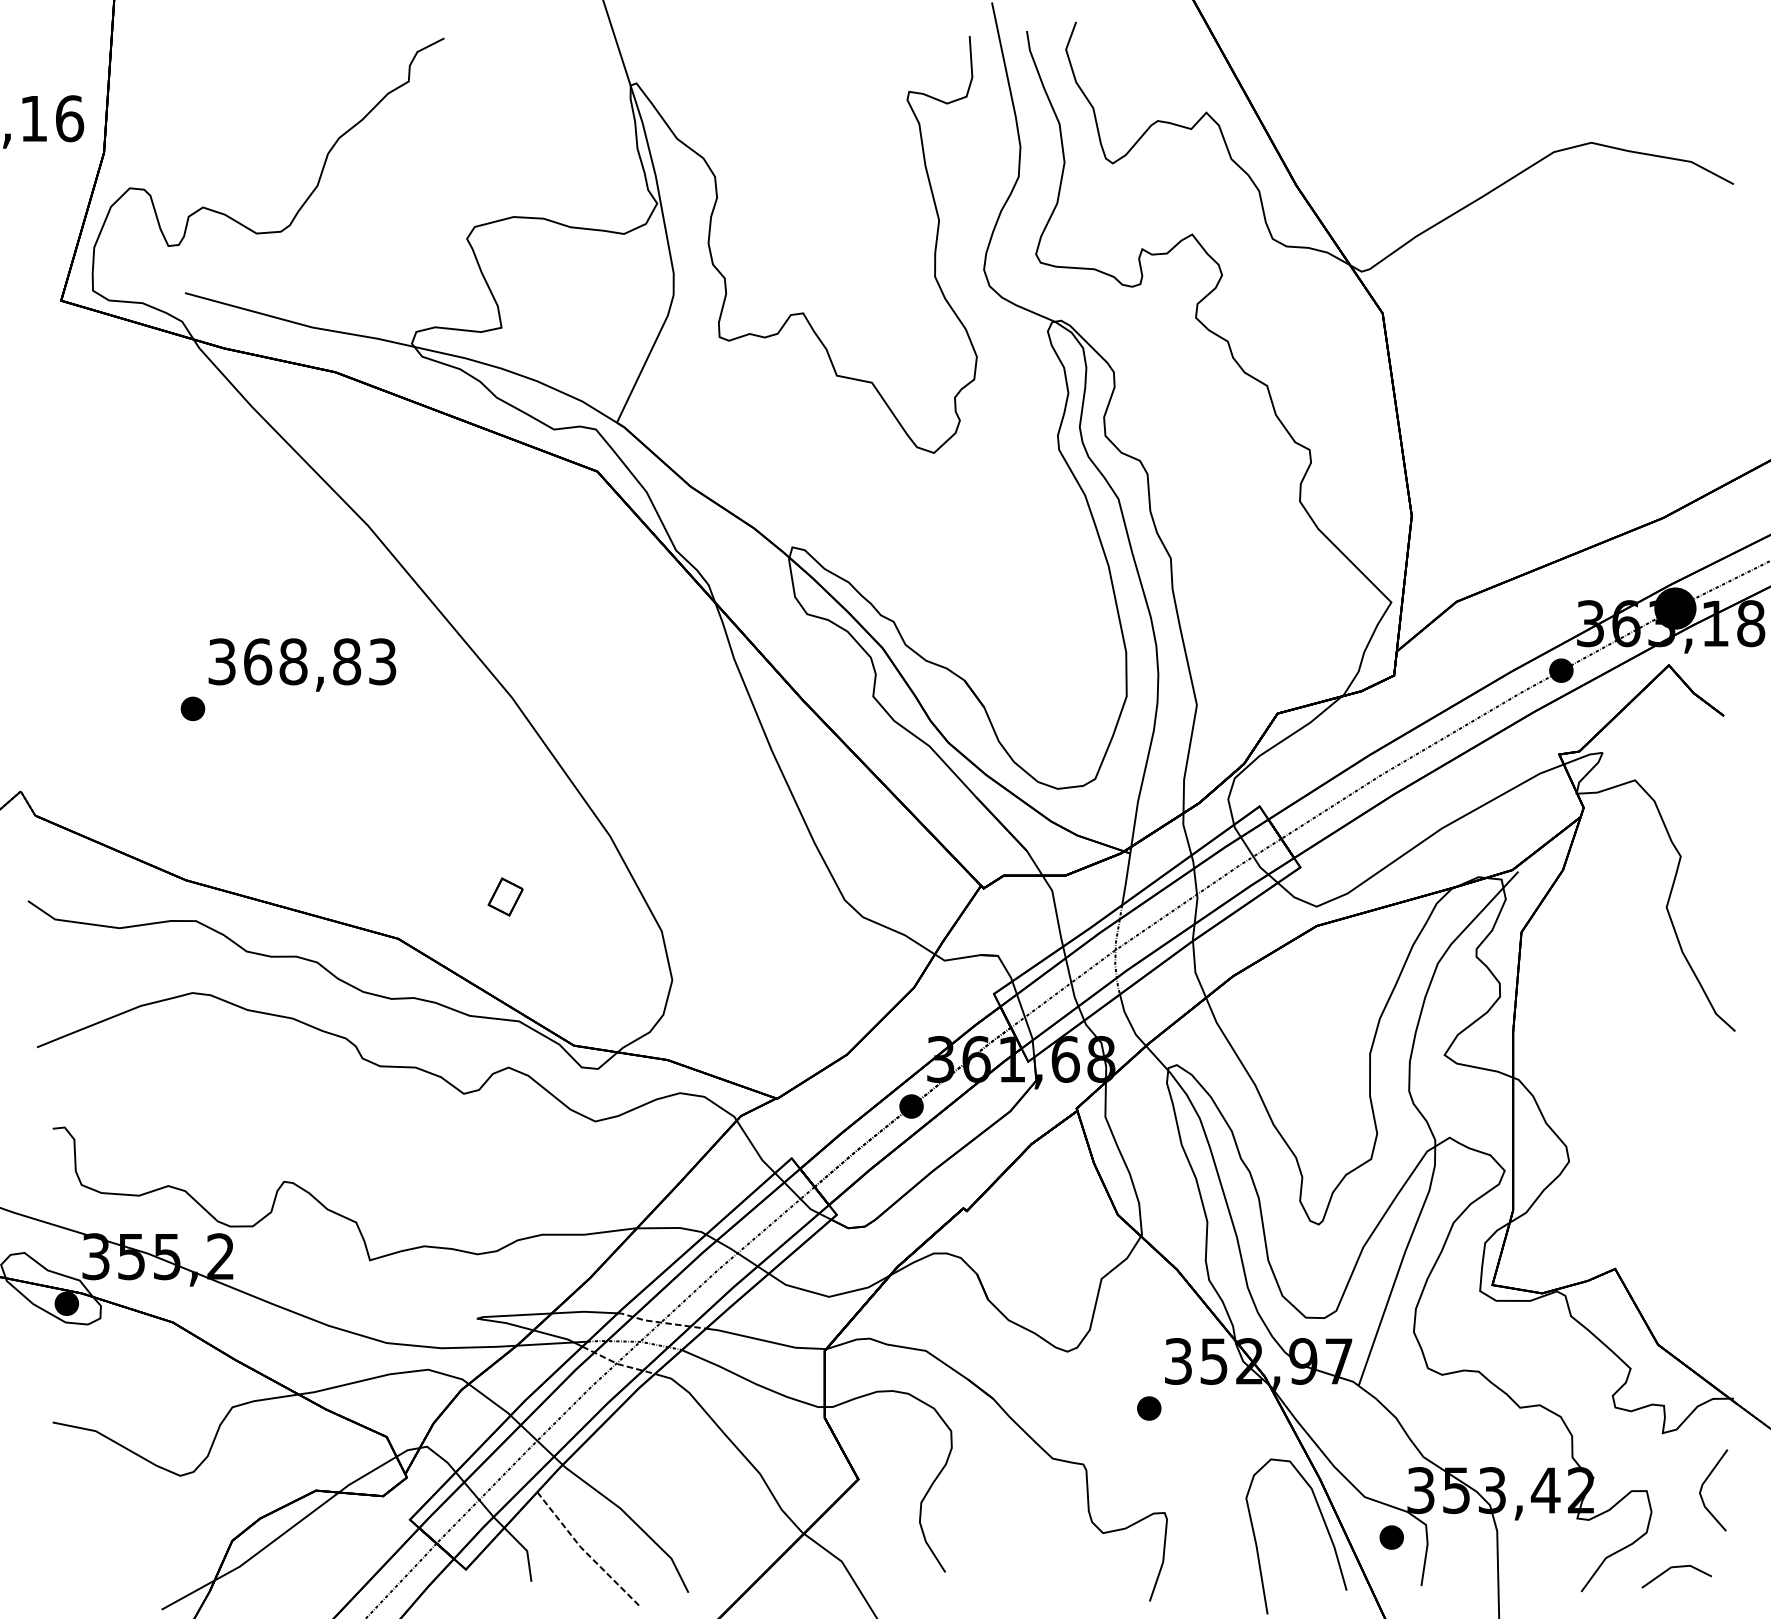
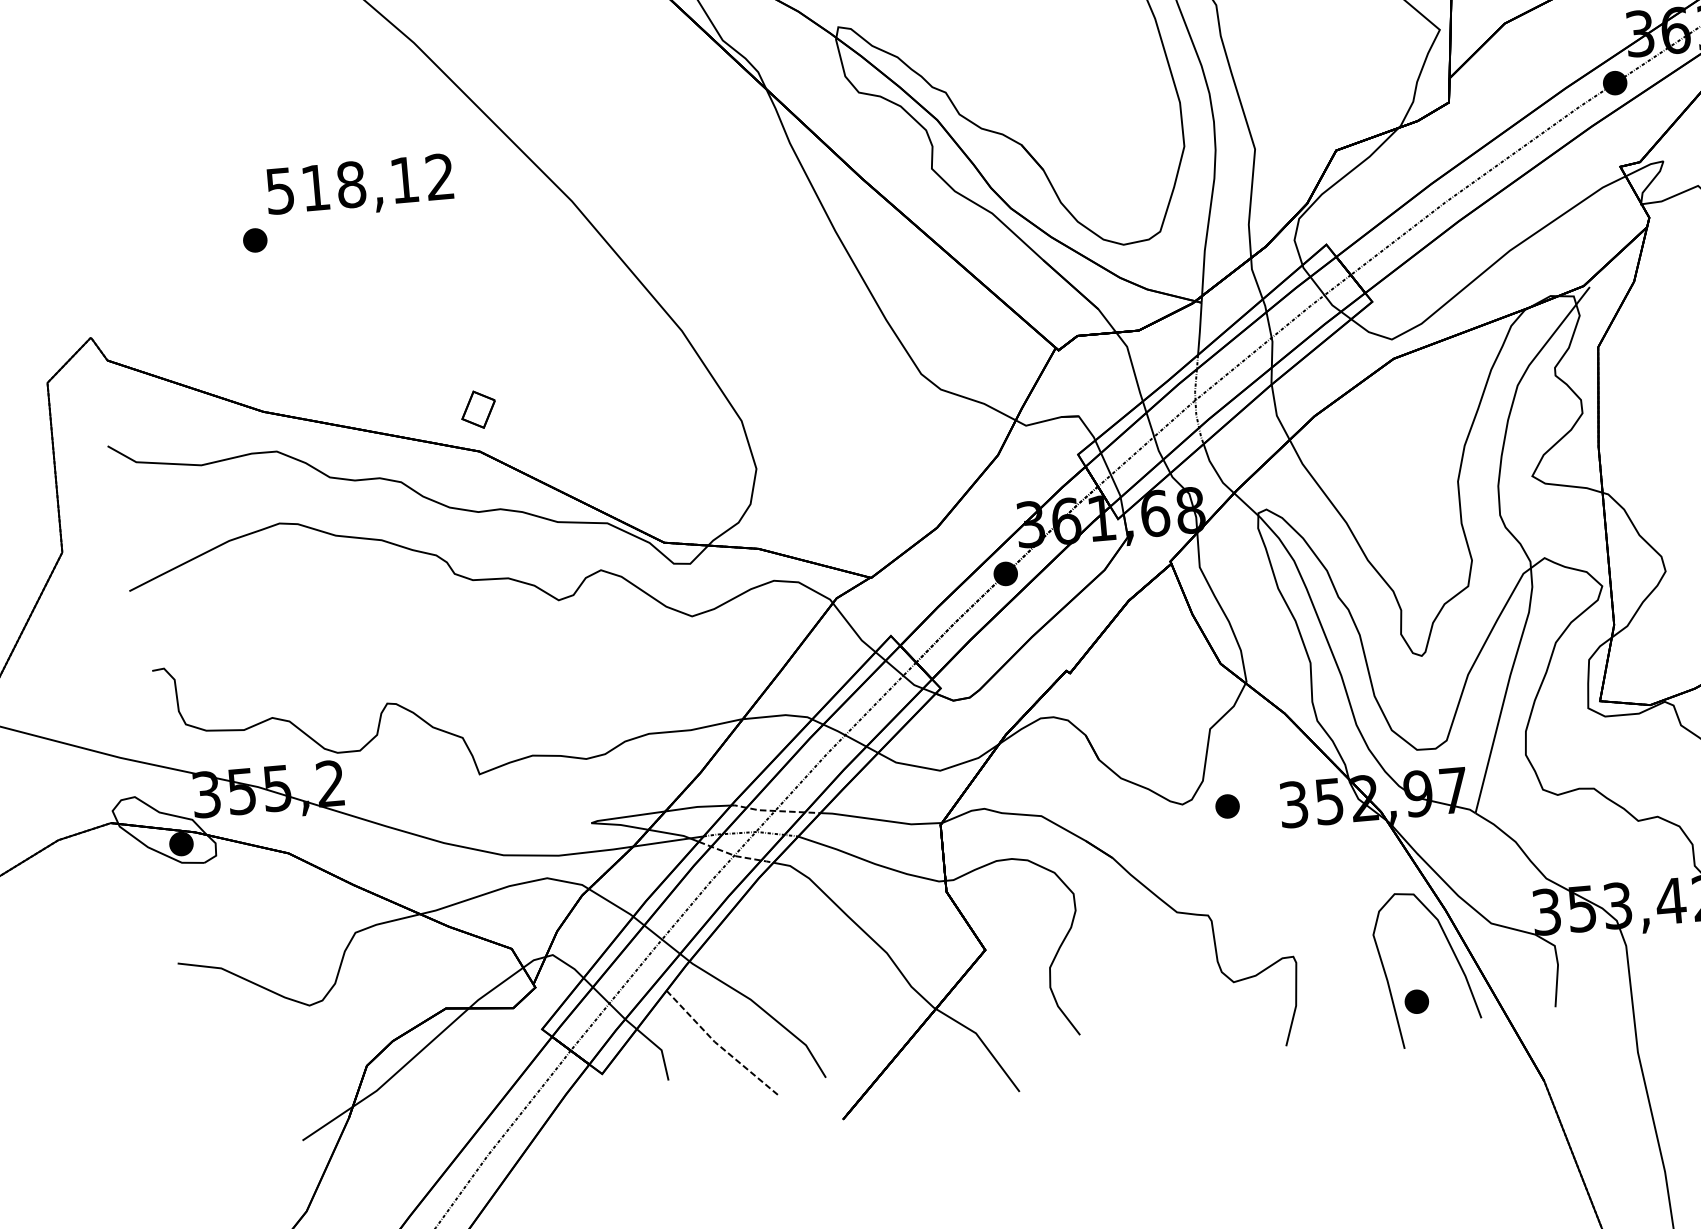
text: (302, 661) -> (360, 183), 368,83 -> 518,12
part: (505, 896) -> (478, 409), moved
part: (1149, 1408) -> (1227, 806), moved
part: (1391, 1537) -> (1416, 1001), moved

